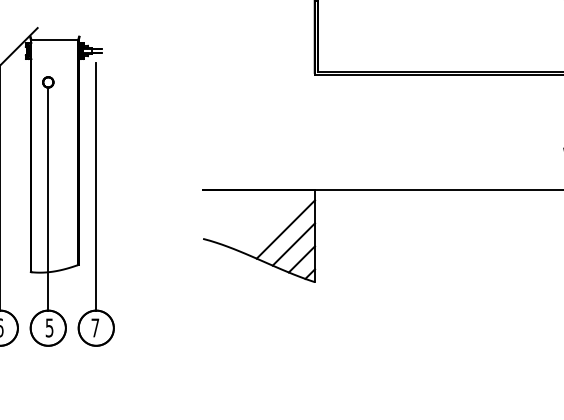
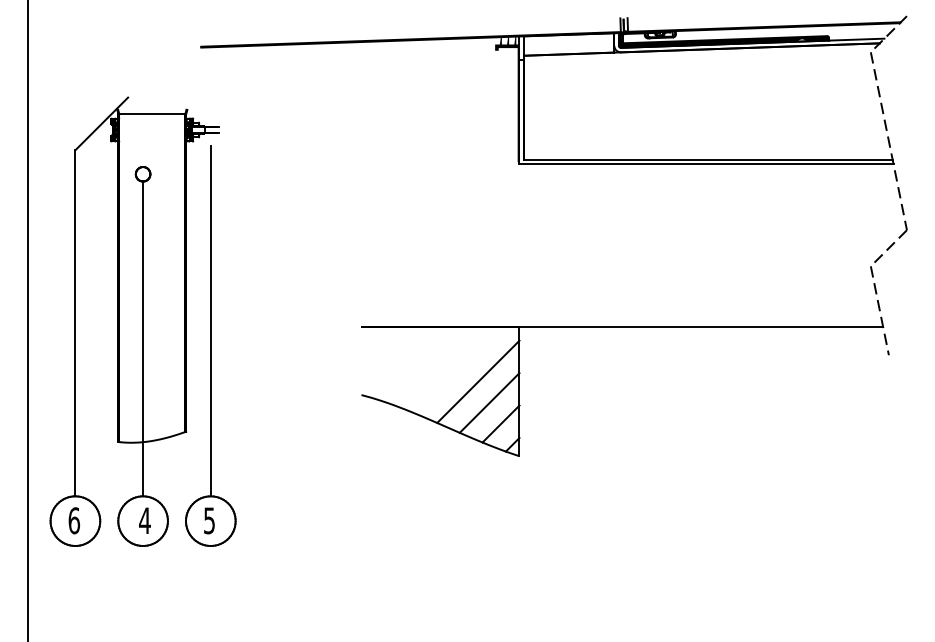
text: (49, 327) -> (144, 520), 5 -> 4
text: (95, 327) -> (209, 520), 7 -> 5

